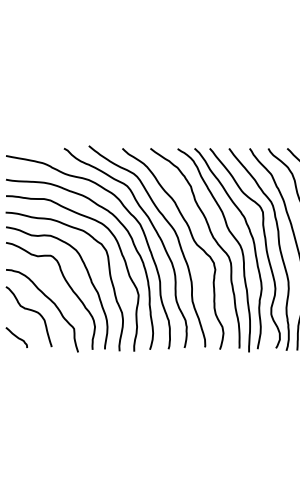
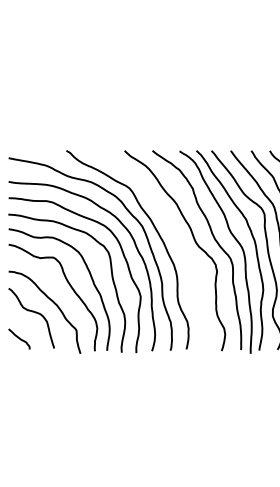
curve: (171, 228) -> (173, 230), removed

